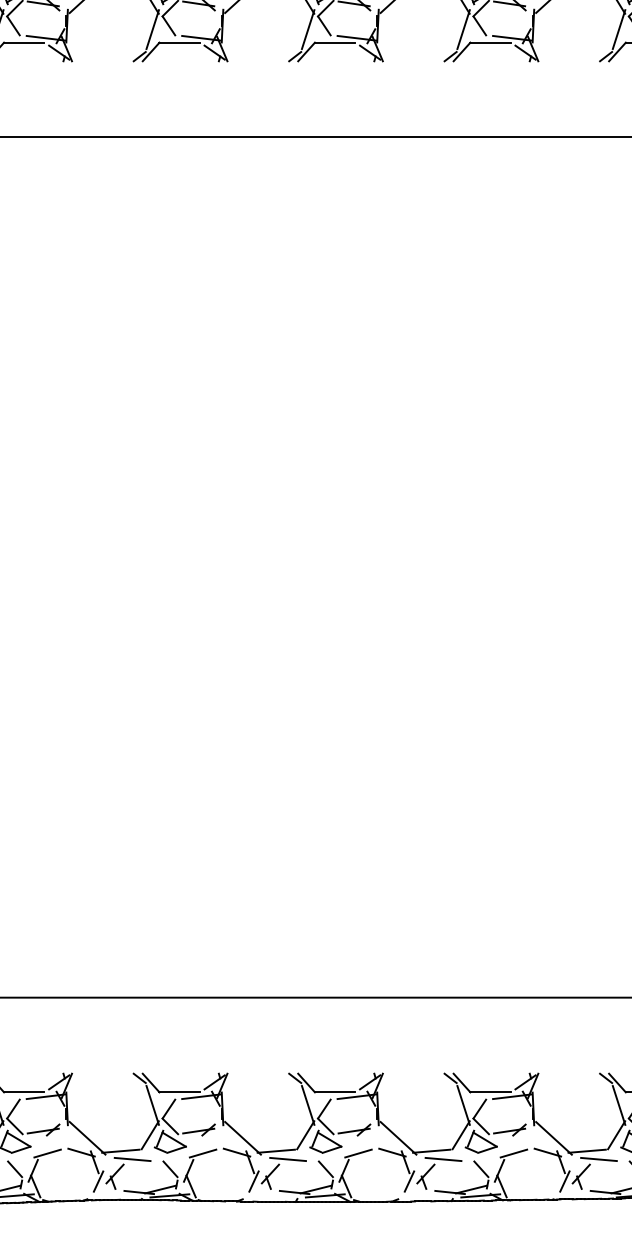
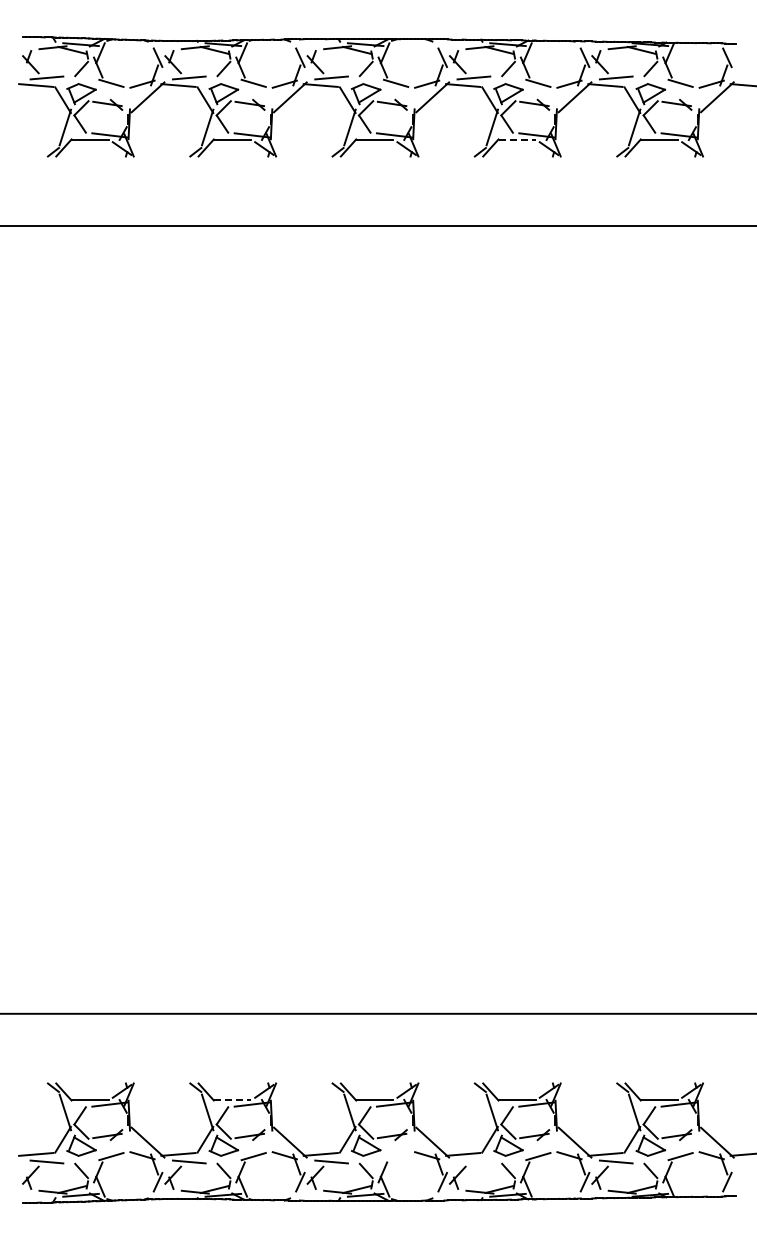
line: (491, 42) -> (517, 139), solid -> dashed
line: (179, 1092) -> (232, 1100), solid -> dashed
line: (357, 1153) -> (395, 1156), removed
line: (443, 1158) -> (473, 1161), removed

